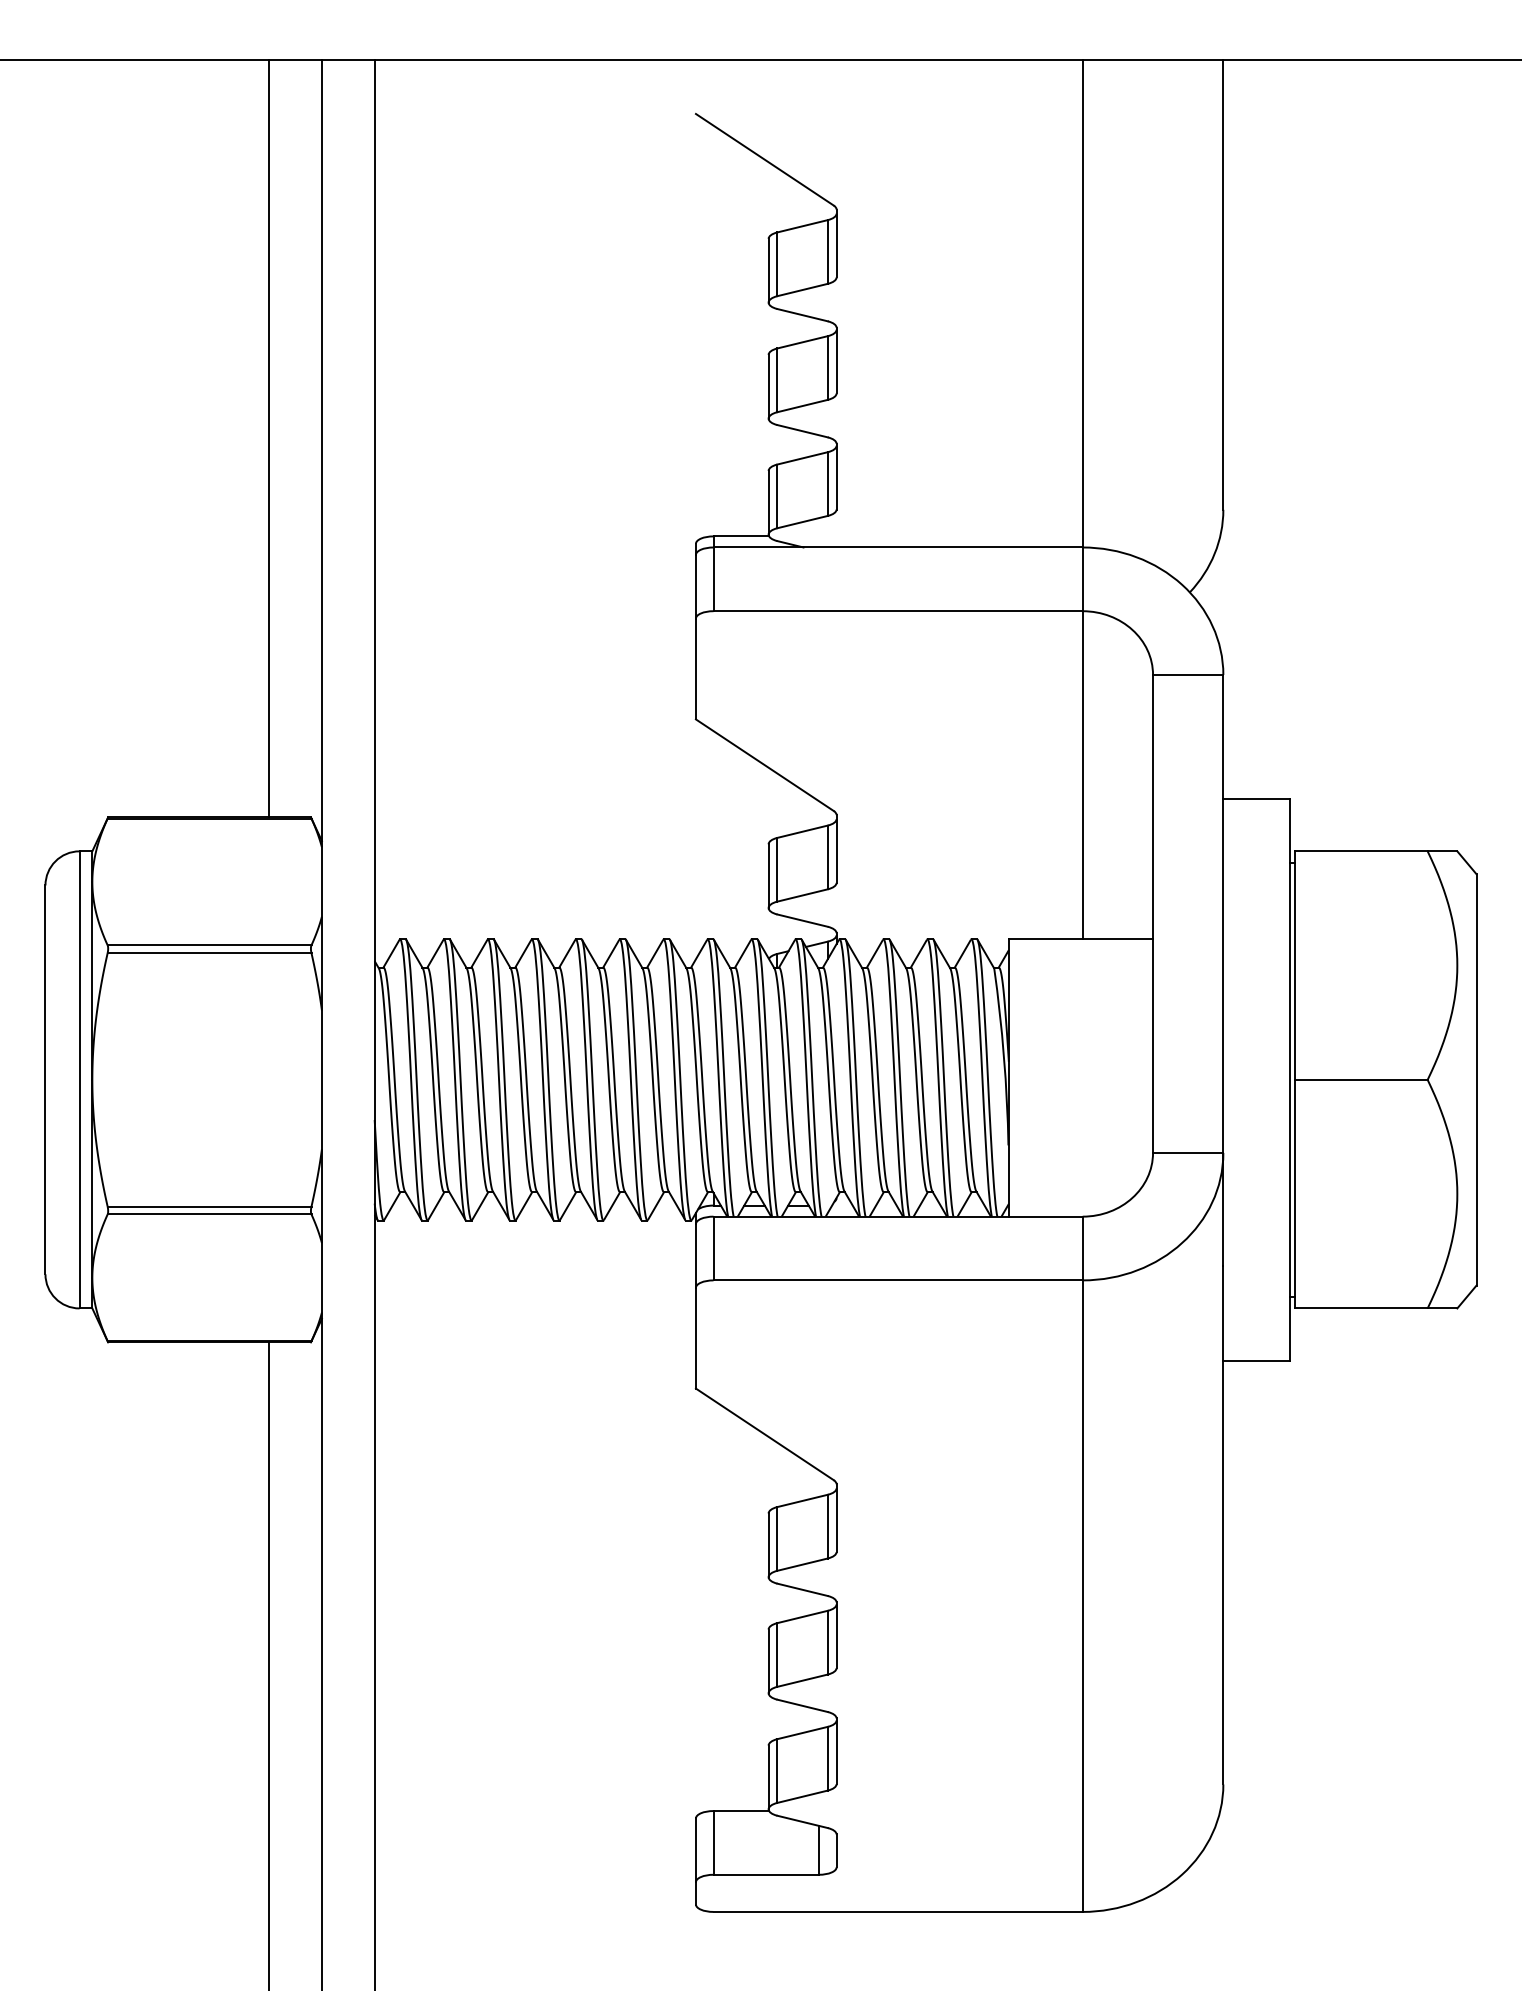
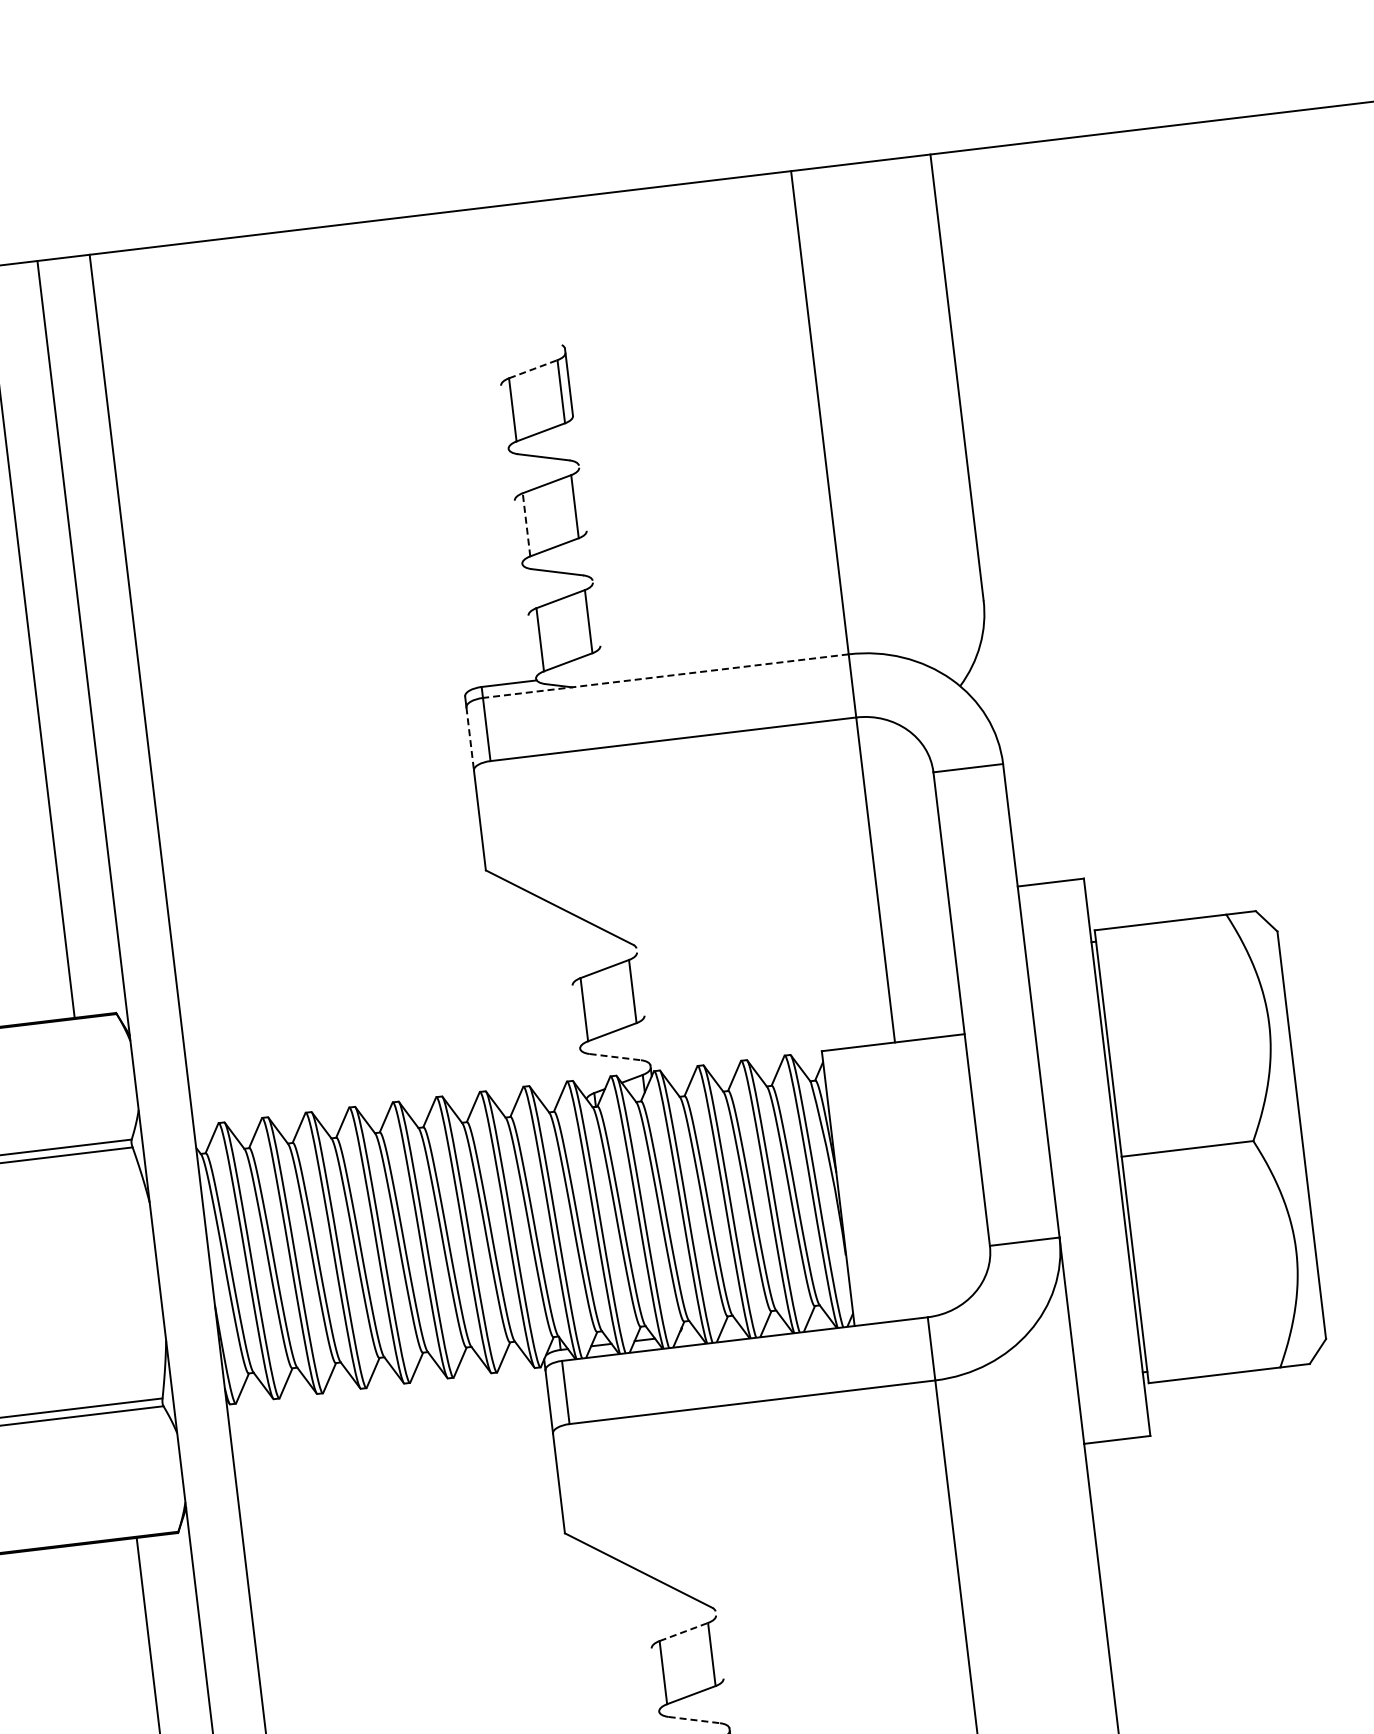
line: (764, 159) -> (487, 307), removed
line: (802, 226) -> (533, 369), solid -> dashed
line: (768, 270) -> (504, 417), removed
line: (836, 360) -> (582, 498), removed
line: (777, 380) -> (526, 524), solid -> dashed
line: (768, 386) -> (518, 531), removed
line: (836, 476) -> (596, 613), removed
line: (768, 502) -> (532, 646), removed
line: (898, 547) -> (666, 676), solid -> dashed
line: (695, 586) -> (469, 738), solid -> dashed
line: (836, 848) -> (640, 981), removed
line: (768, 876) -> (576, 1017), removed
line: (802, 920) -> (615, 1057), solid -> dashed
line: (802, 1500) -> (683, 1631), solid -> dashed
line: (836, 1518) -> (719, 1645), removed
line: (768, 1545) -> (655, 1680), removed
line: (802, 1589) -> (694, 1719), solid -> dashed

